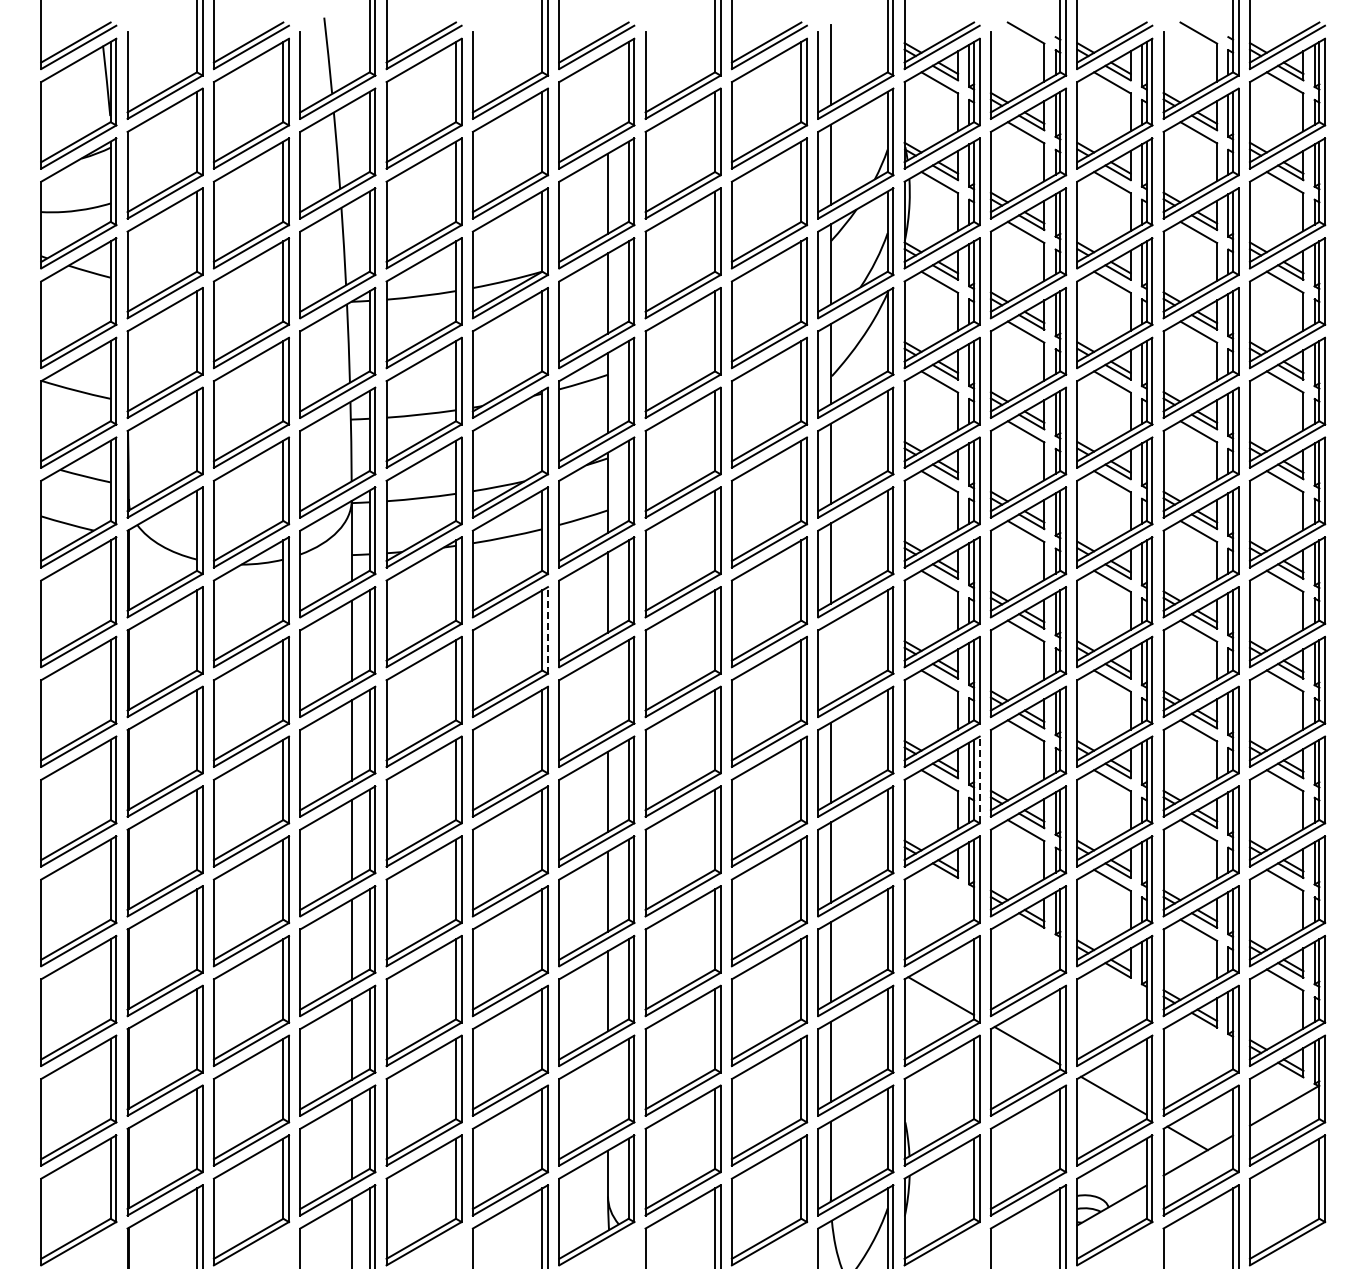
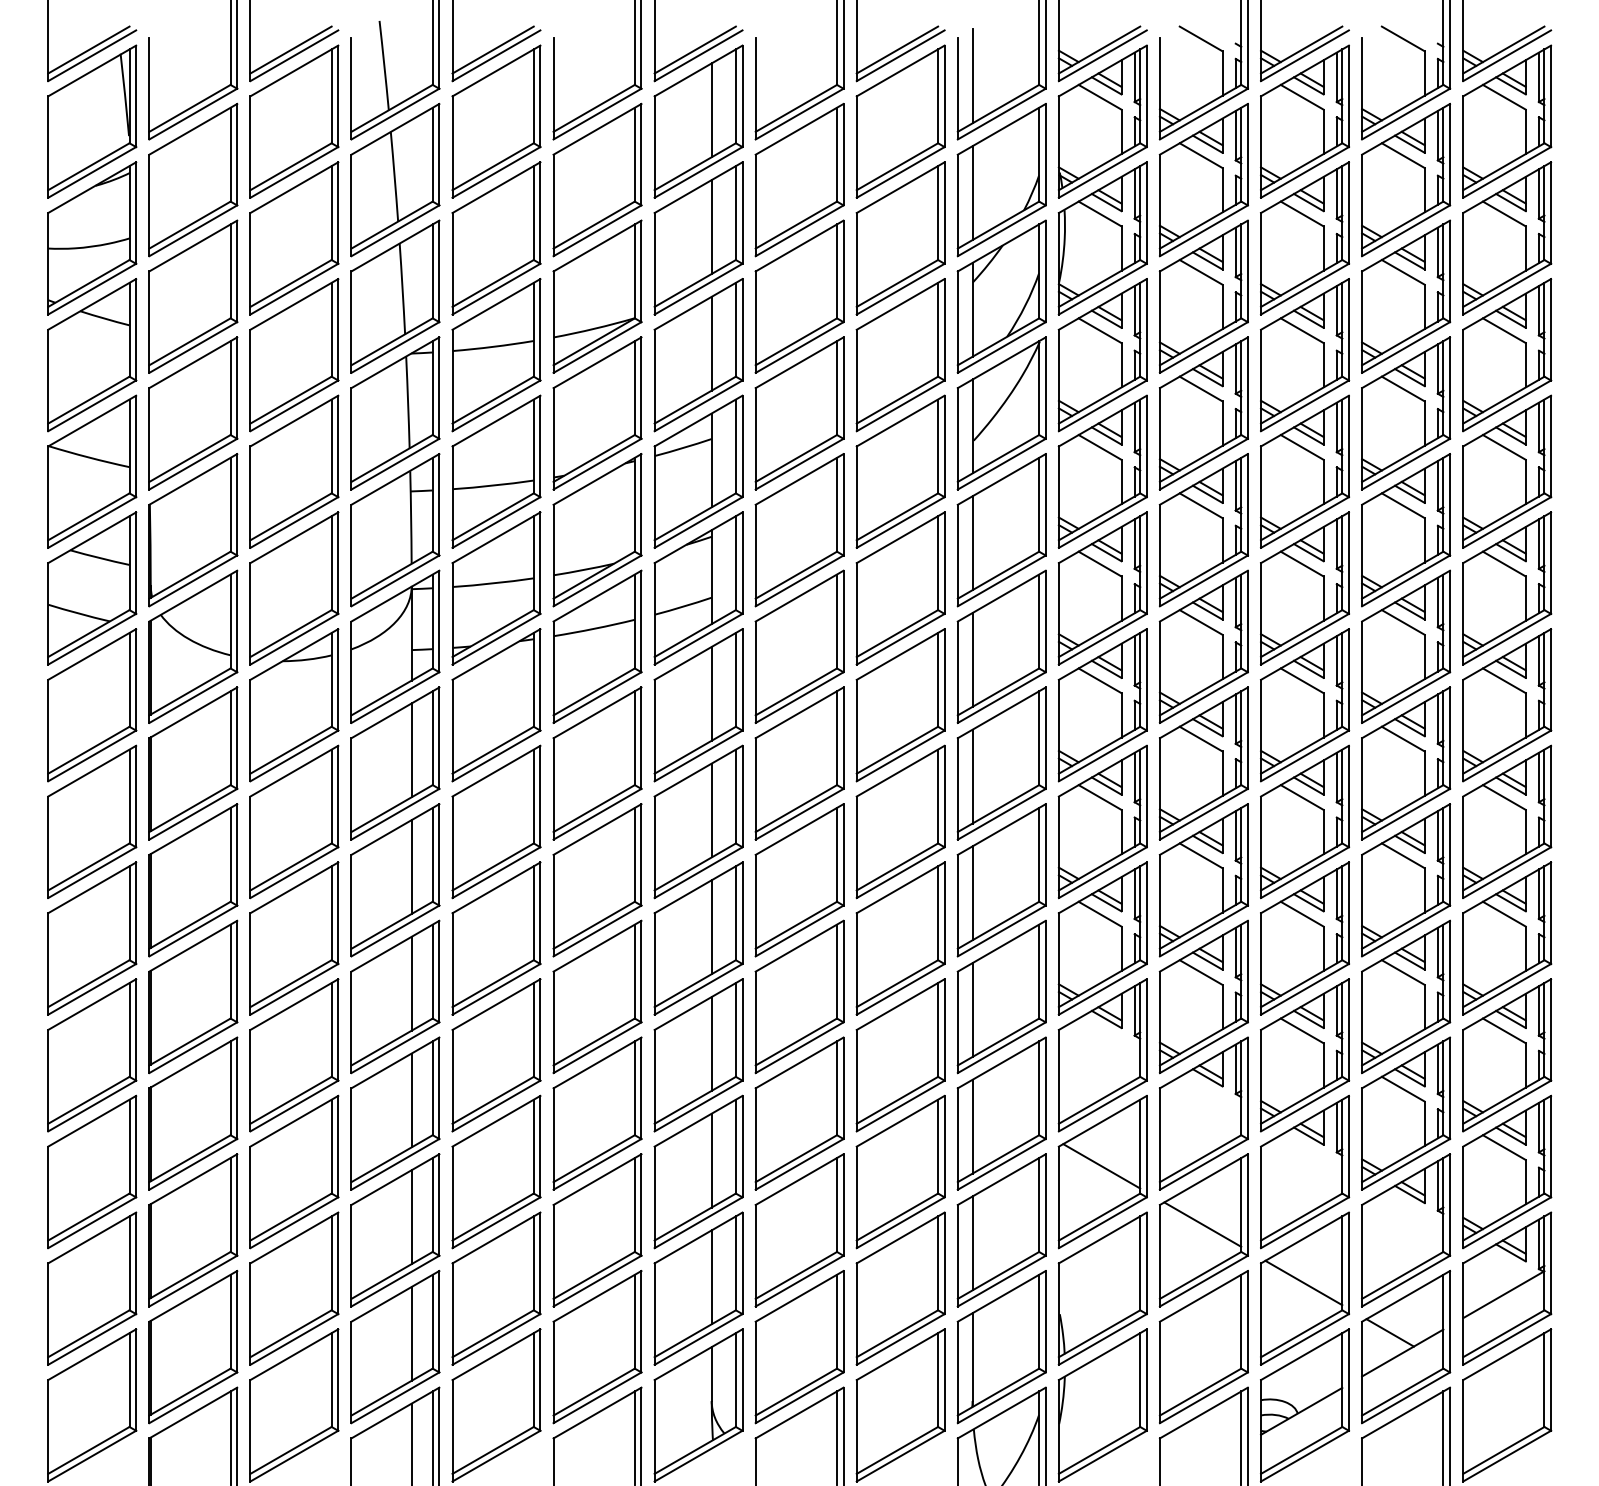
line: (608, 93) -> (712, 109), added
line: (547, 629) -> (640, 737), dashed -> solid
line: (830, 663) -> (972, 776), added
line: (608, 692) -> (712, 810), added
line: (979, 779) -> (1146, 912), dashed -> solid
line: (608, 1090) -> (712, 1276), added

